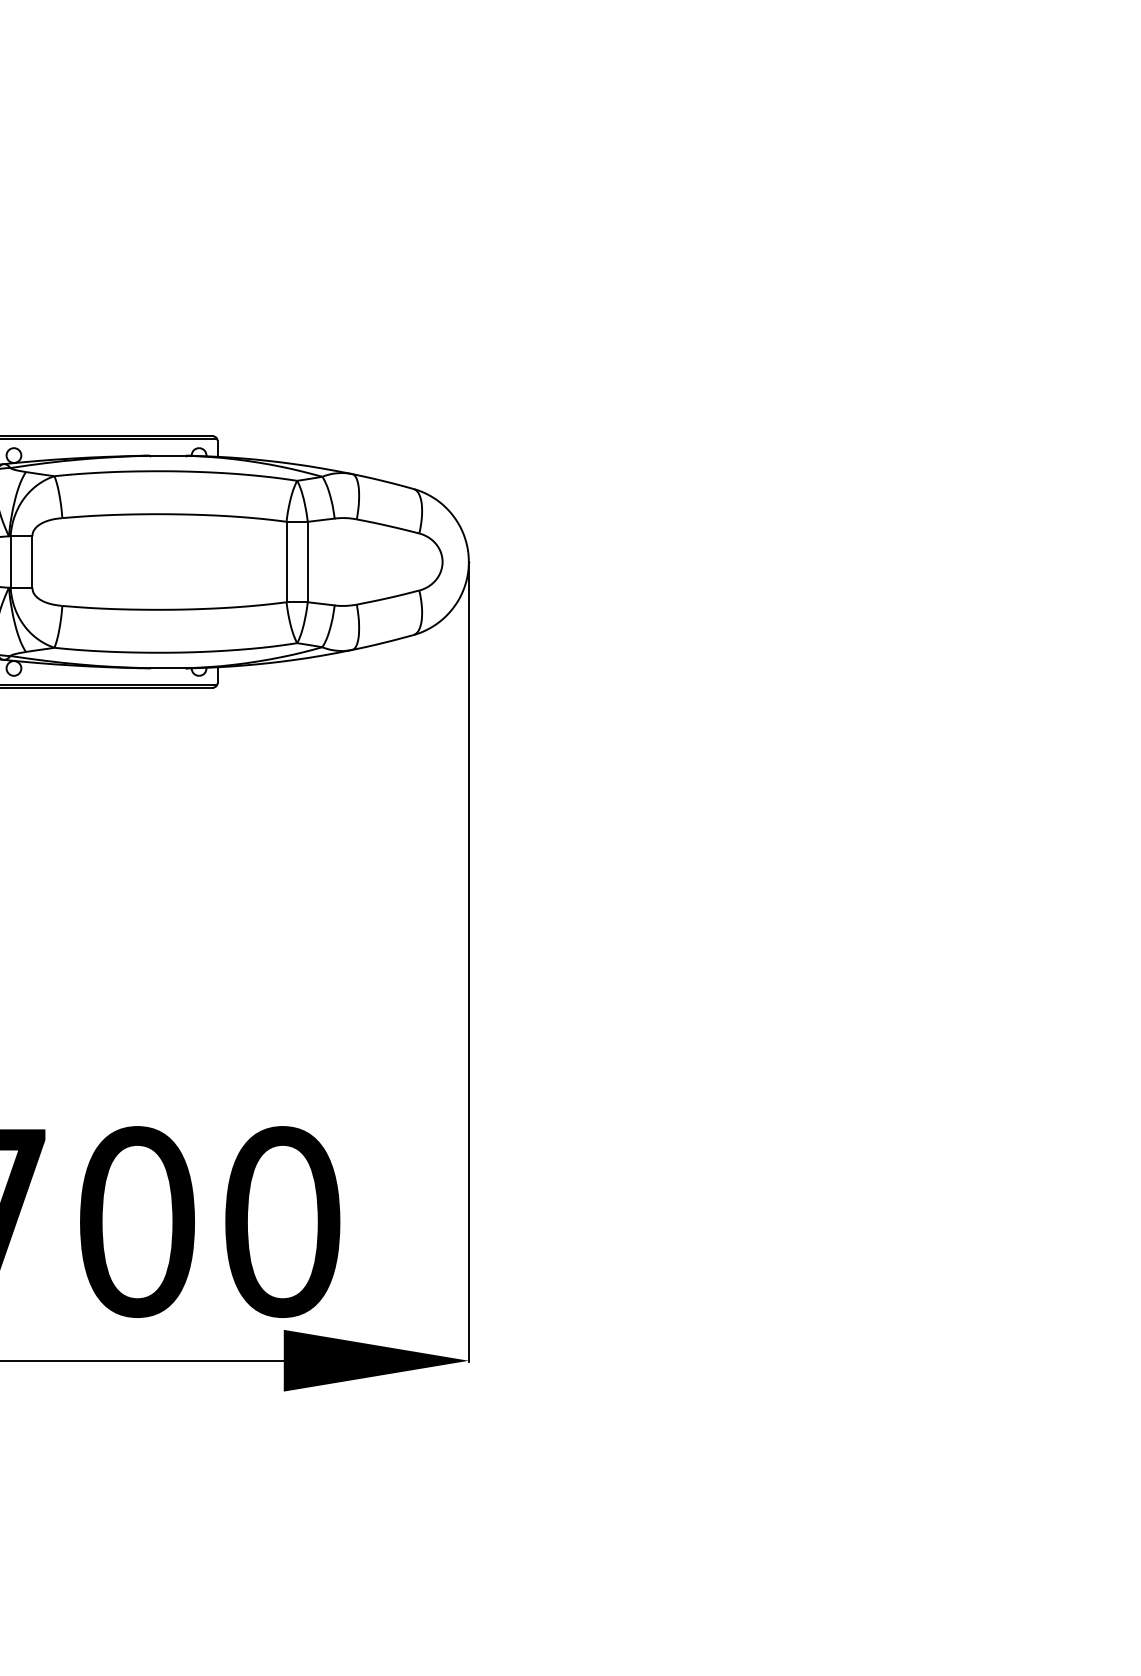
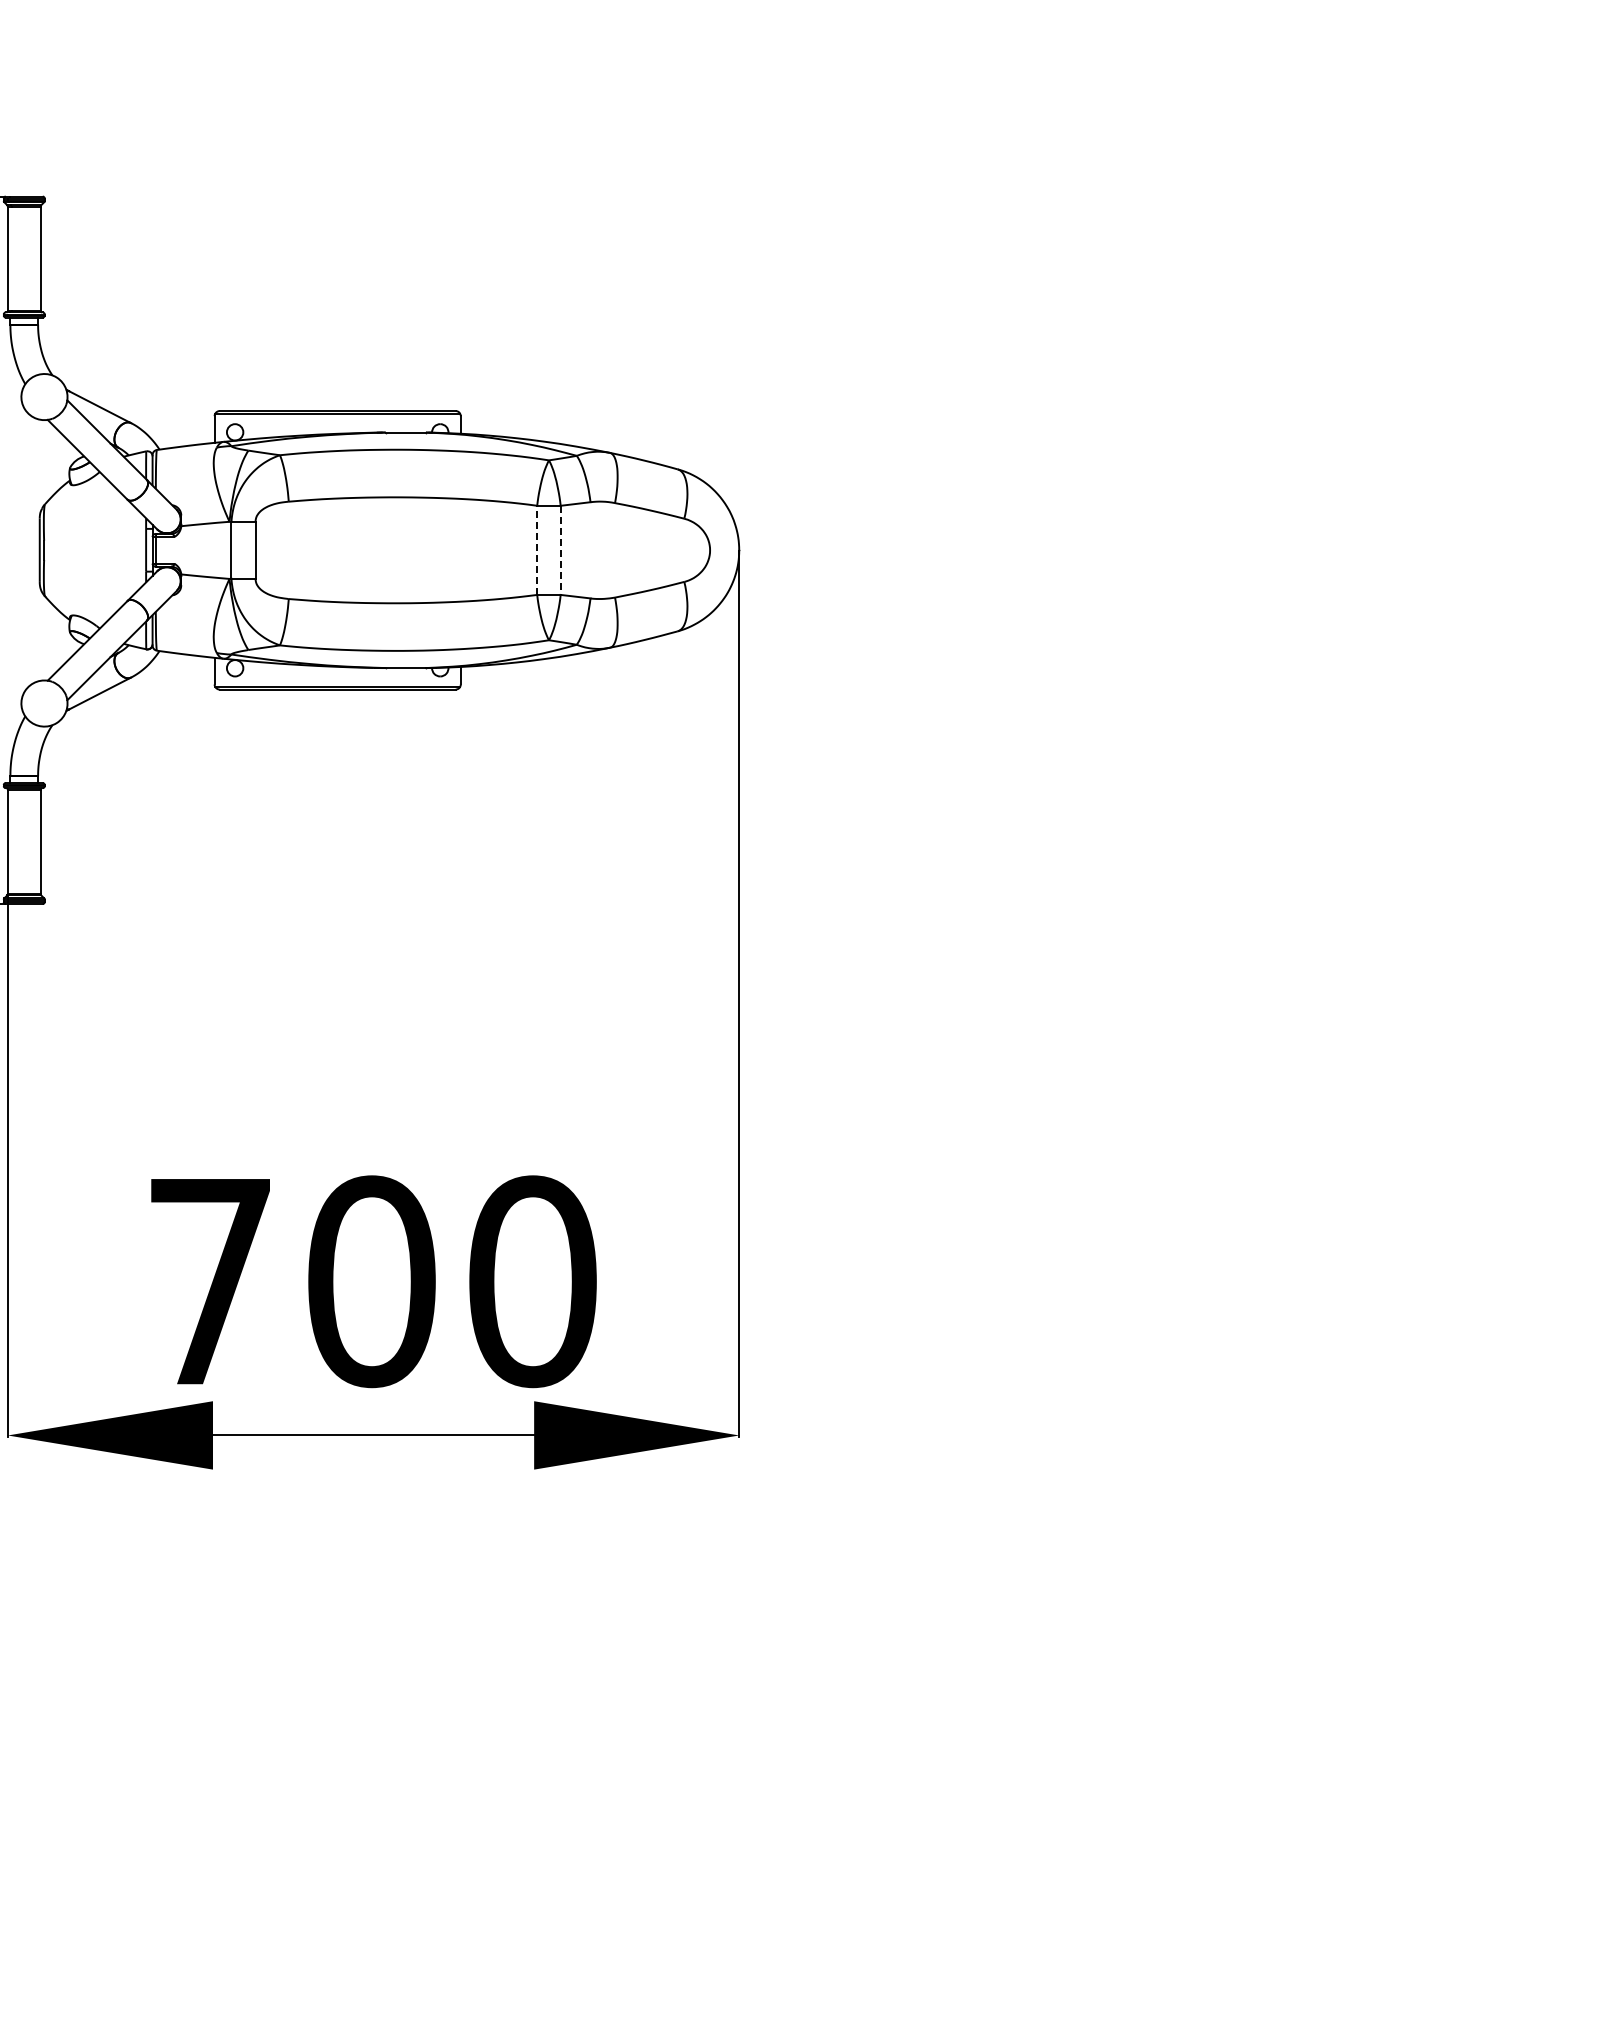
line: (286, 562) -> (537, 550), solid -> dashed
line: (307, 562) -> (560, 550), solid -> dashed

